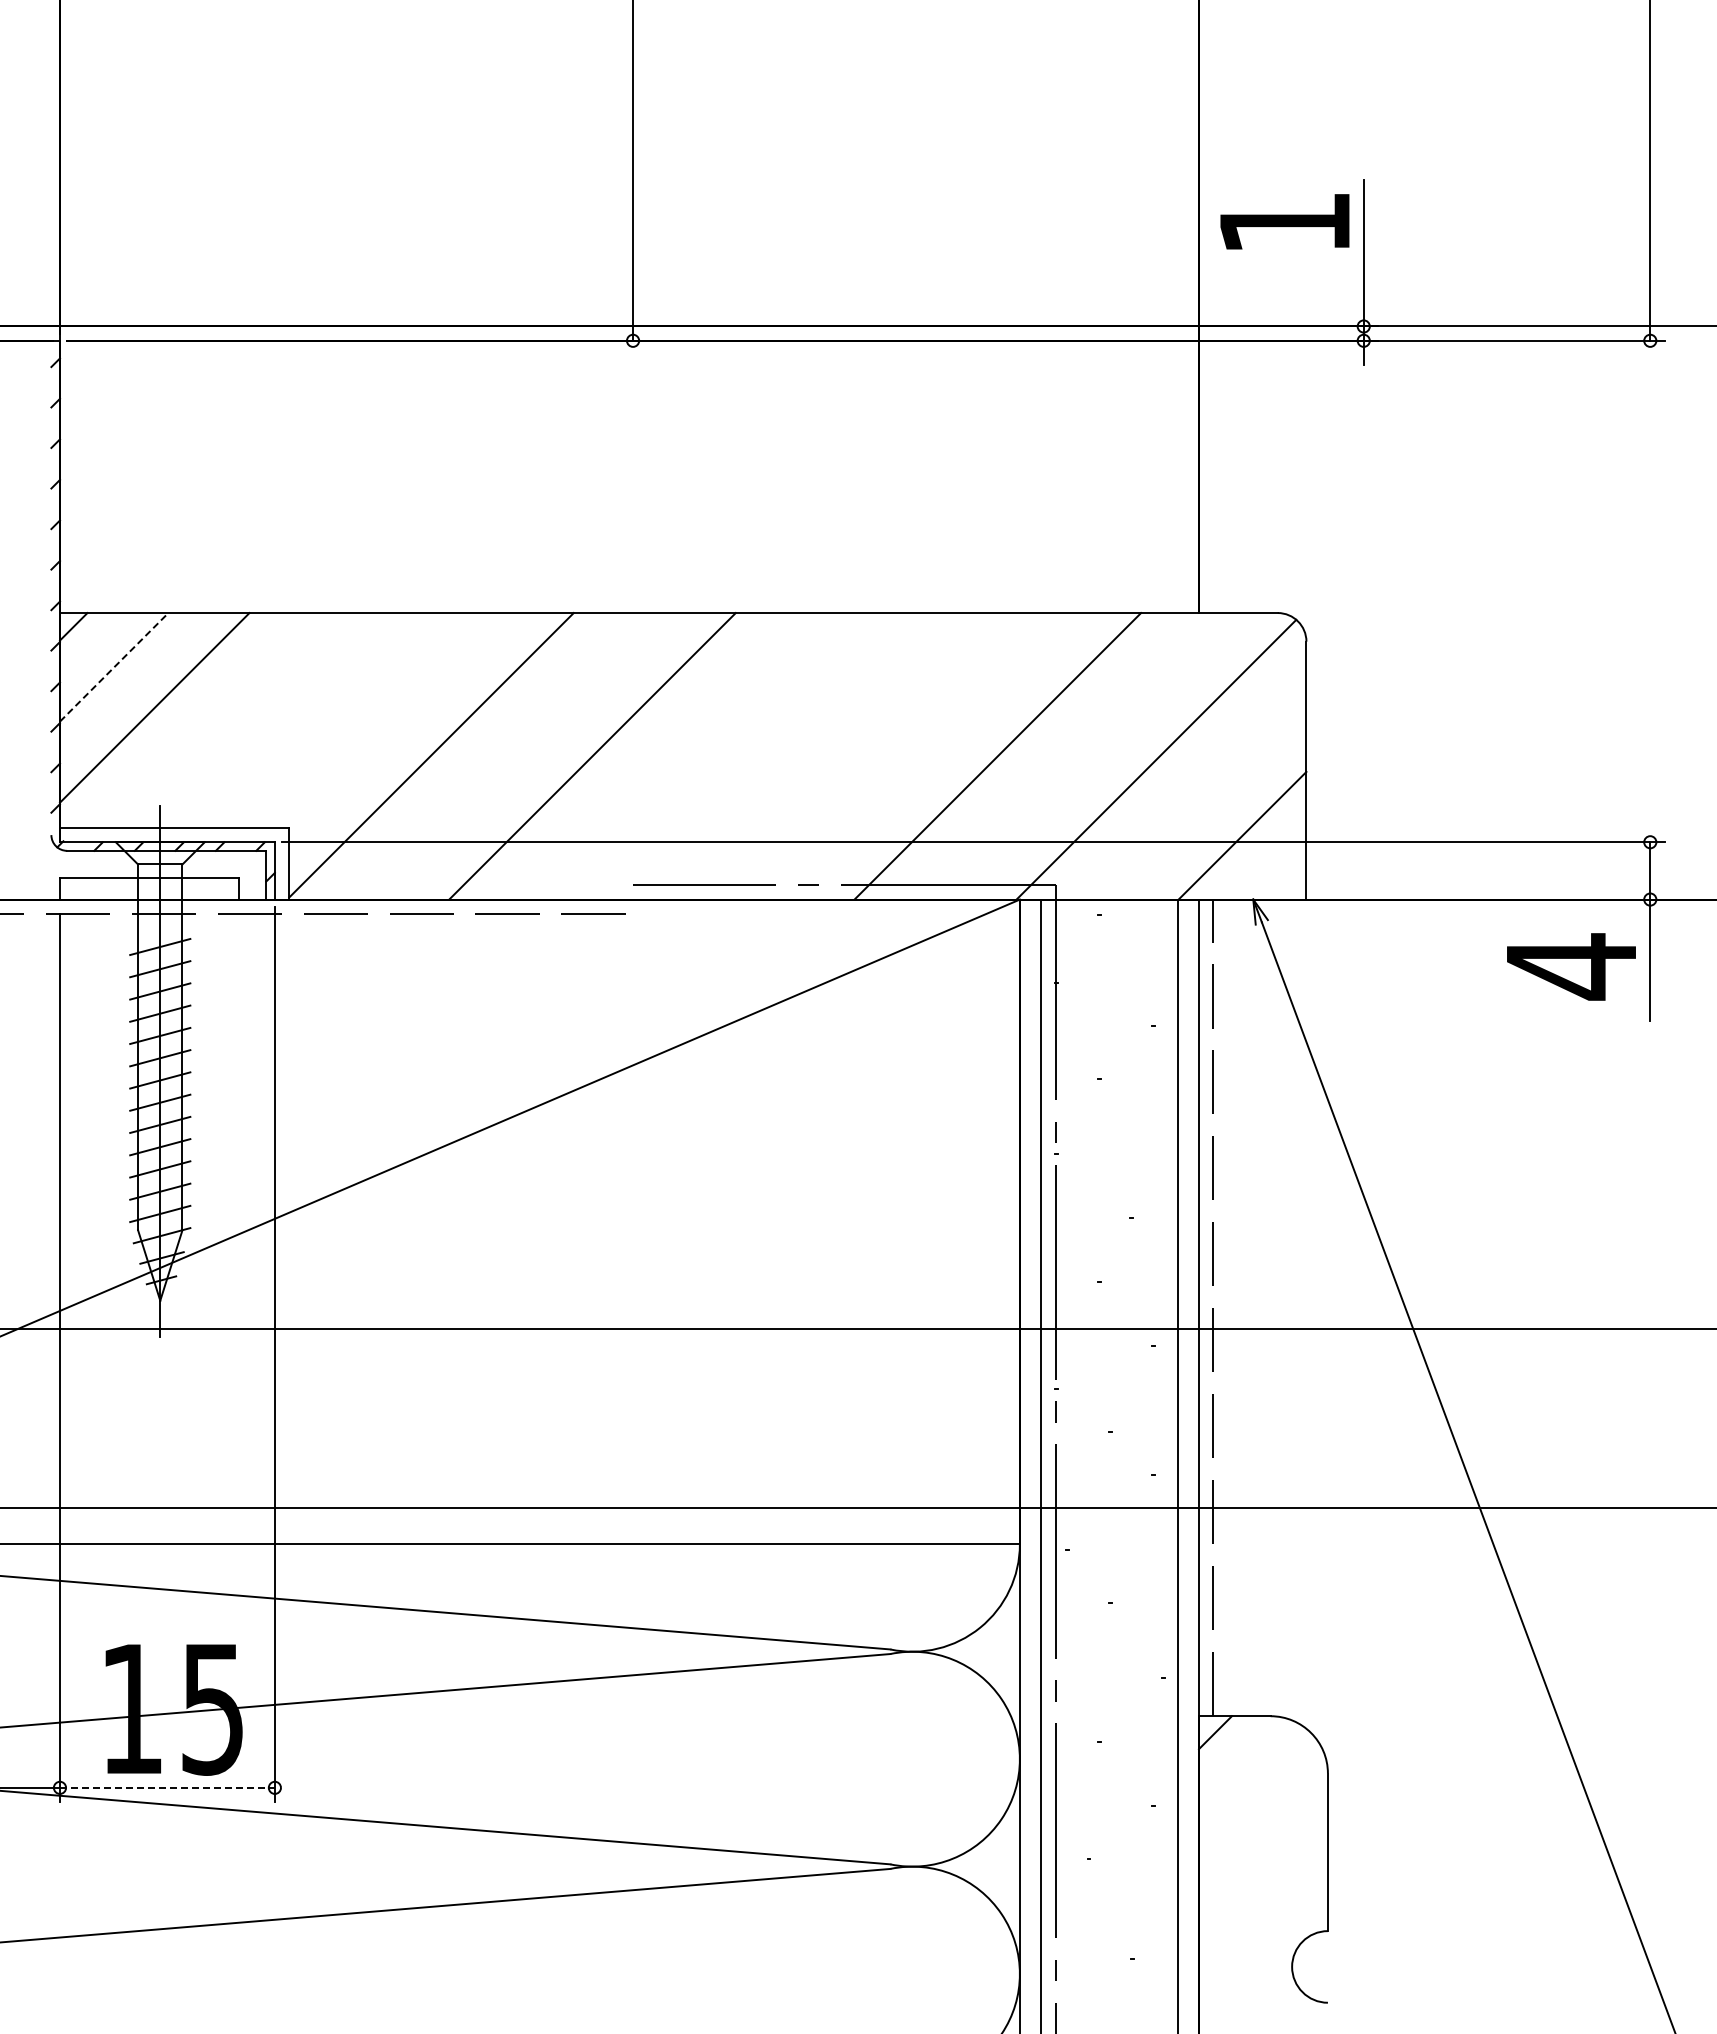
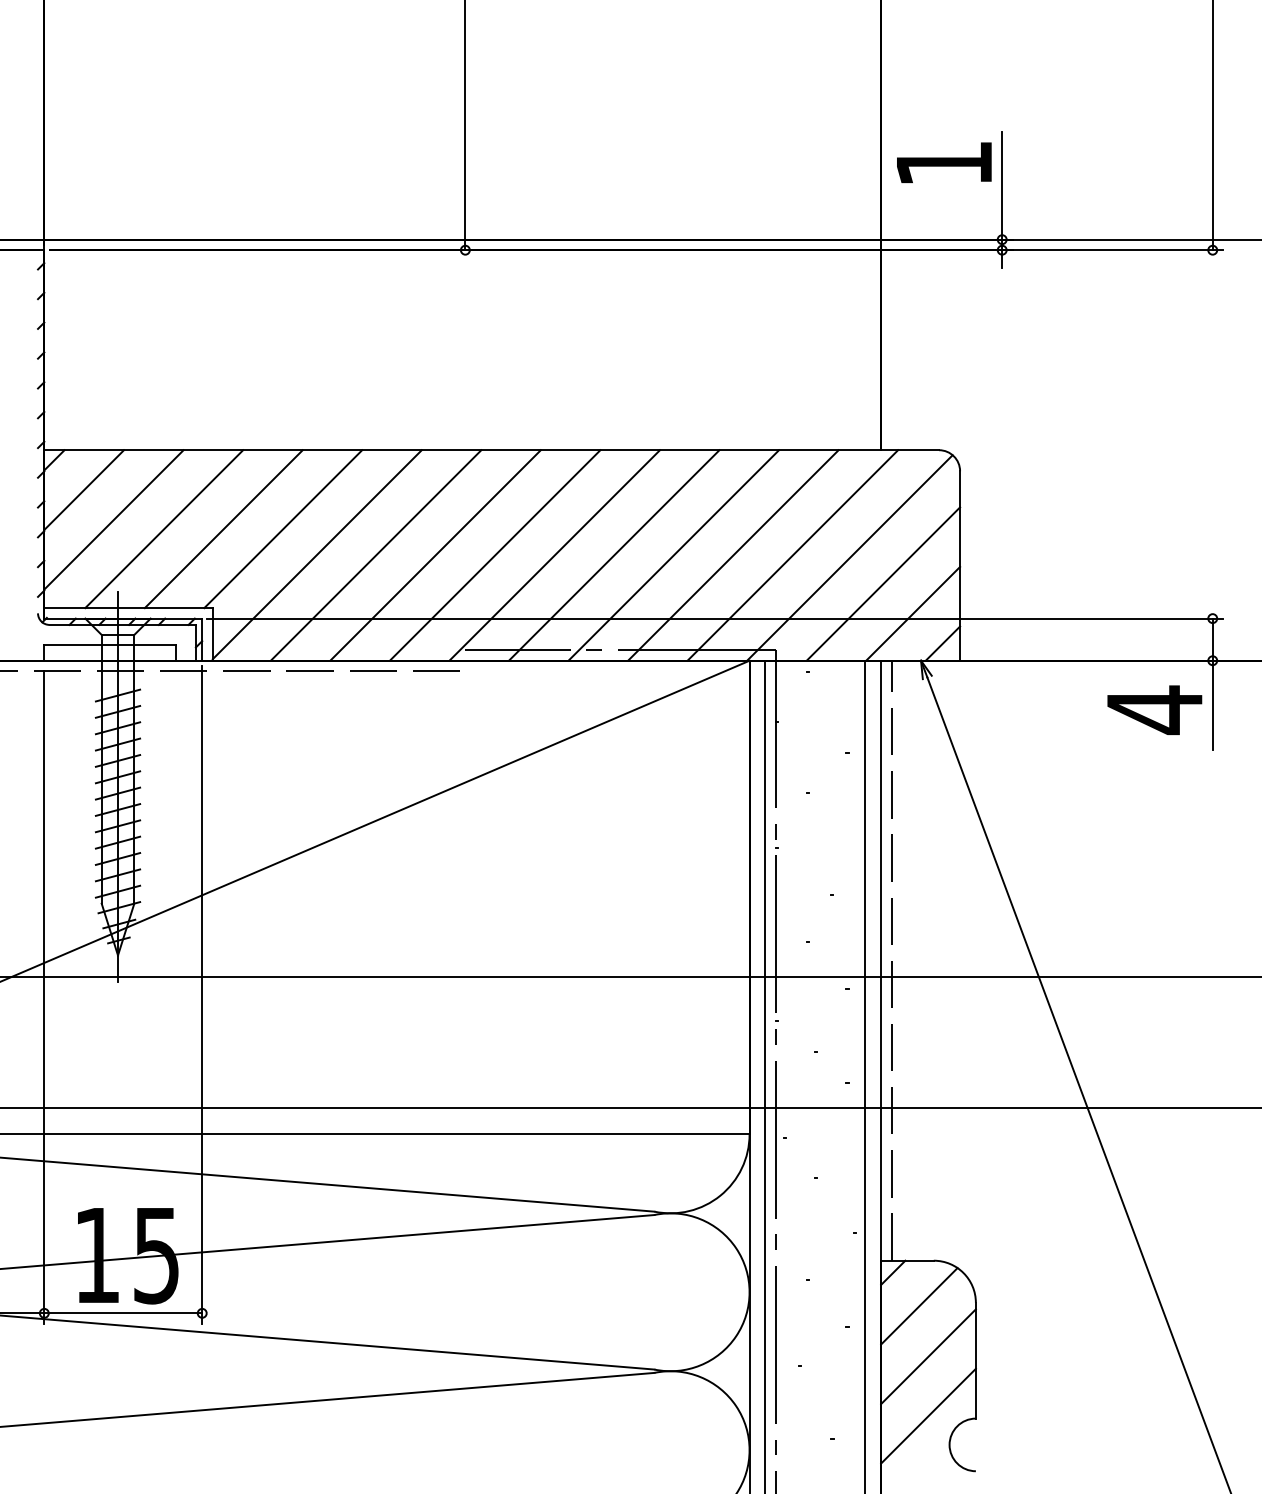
line: (114, 667) -> (84, 490), dashed -> solid
line: (222, 720) -> (163, 529), added
line: (303, 720) -> (223, 529), added
line: (384, 720) -> (282, 529), added
line: (511, 756) -> (376, 555), added
line: (673, 756) -> (495, 555), added
line: (754, 756) -> (554, 555), added
line: (835, 756) -> (614, 555), added
line: (916, 756) -> (673, 555), added
line: (1078, 756) -> (792, 555), added
line: (1201, 794) -> (883, 583), added
line: (1282, 876) -> (942, 643), added
line: (1250, 1778) -> (919, 1306), added
line: (167, 1787) -> (123, 1313), dashed -> solid
line: (1262, 1846) -> (927, 1356), added
line: (1262, 1927) -> (927, 1415), added

